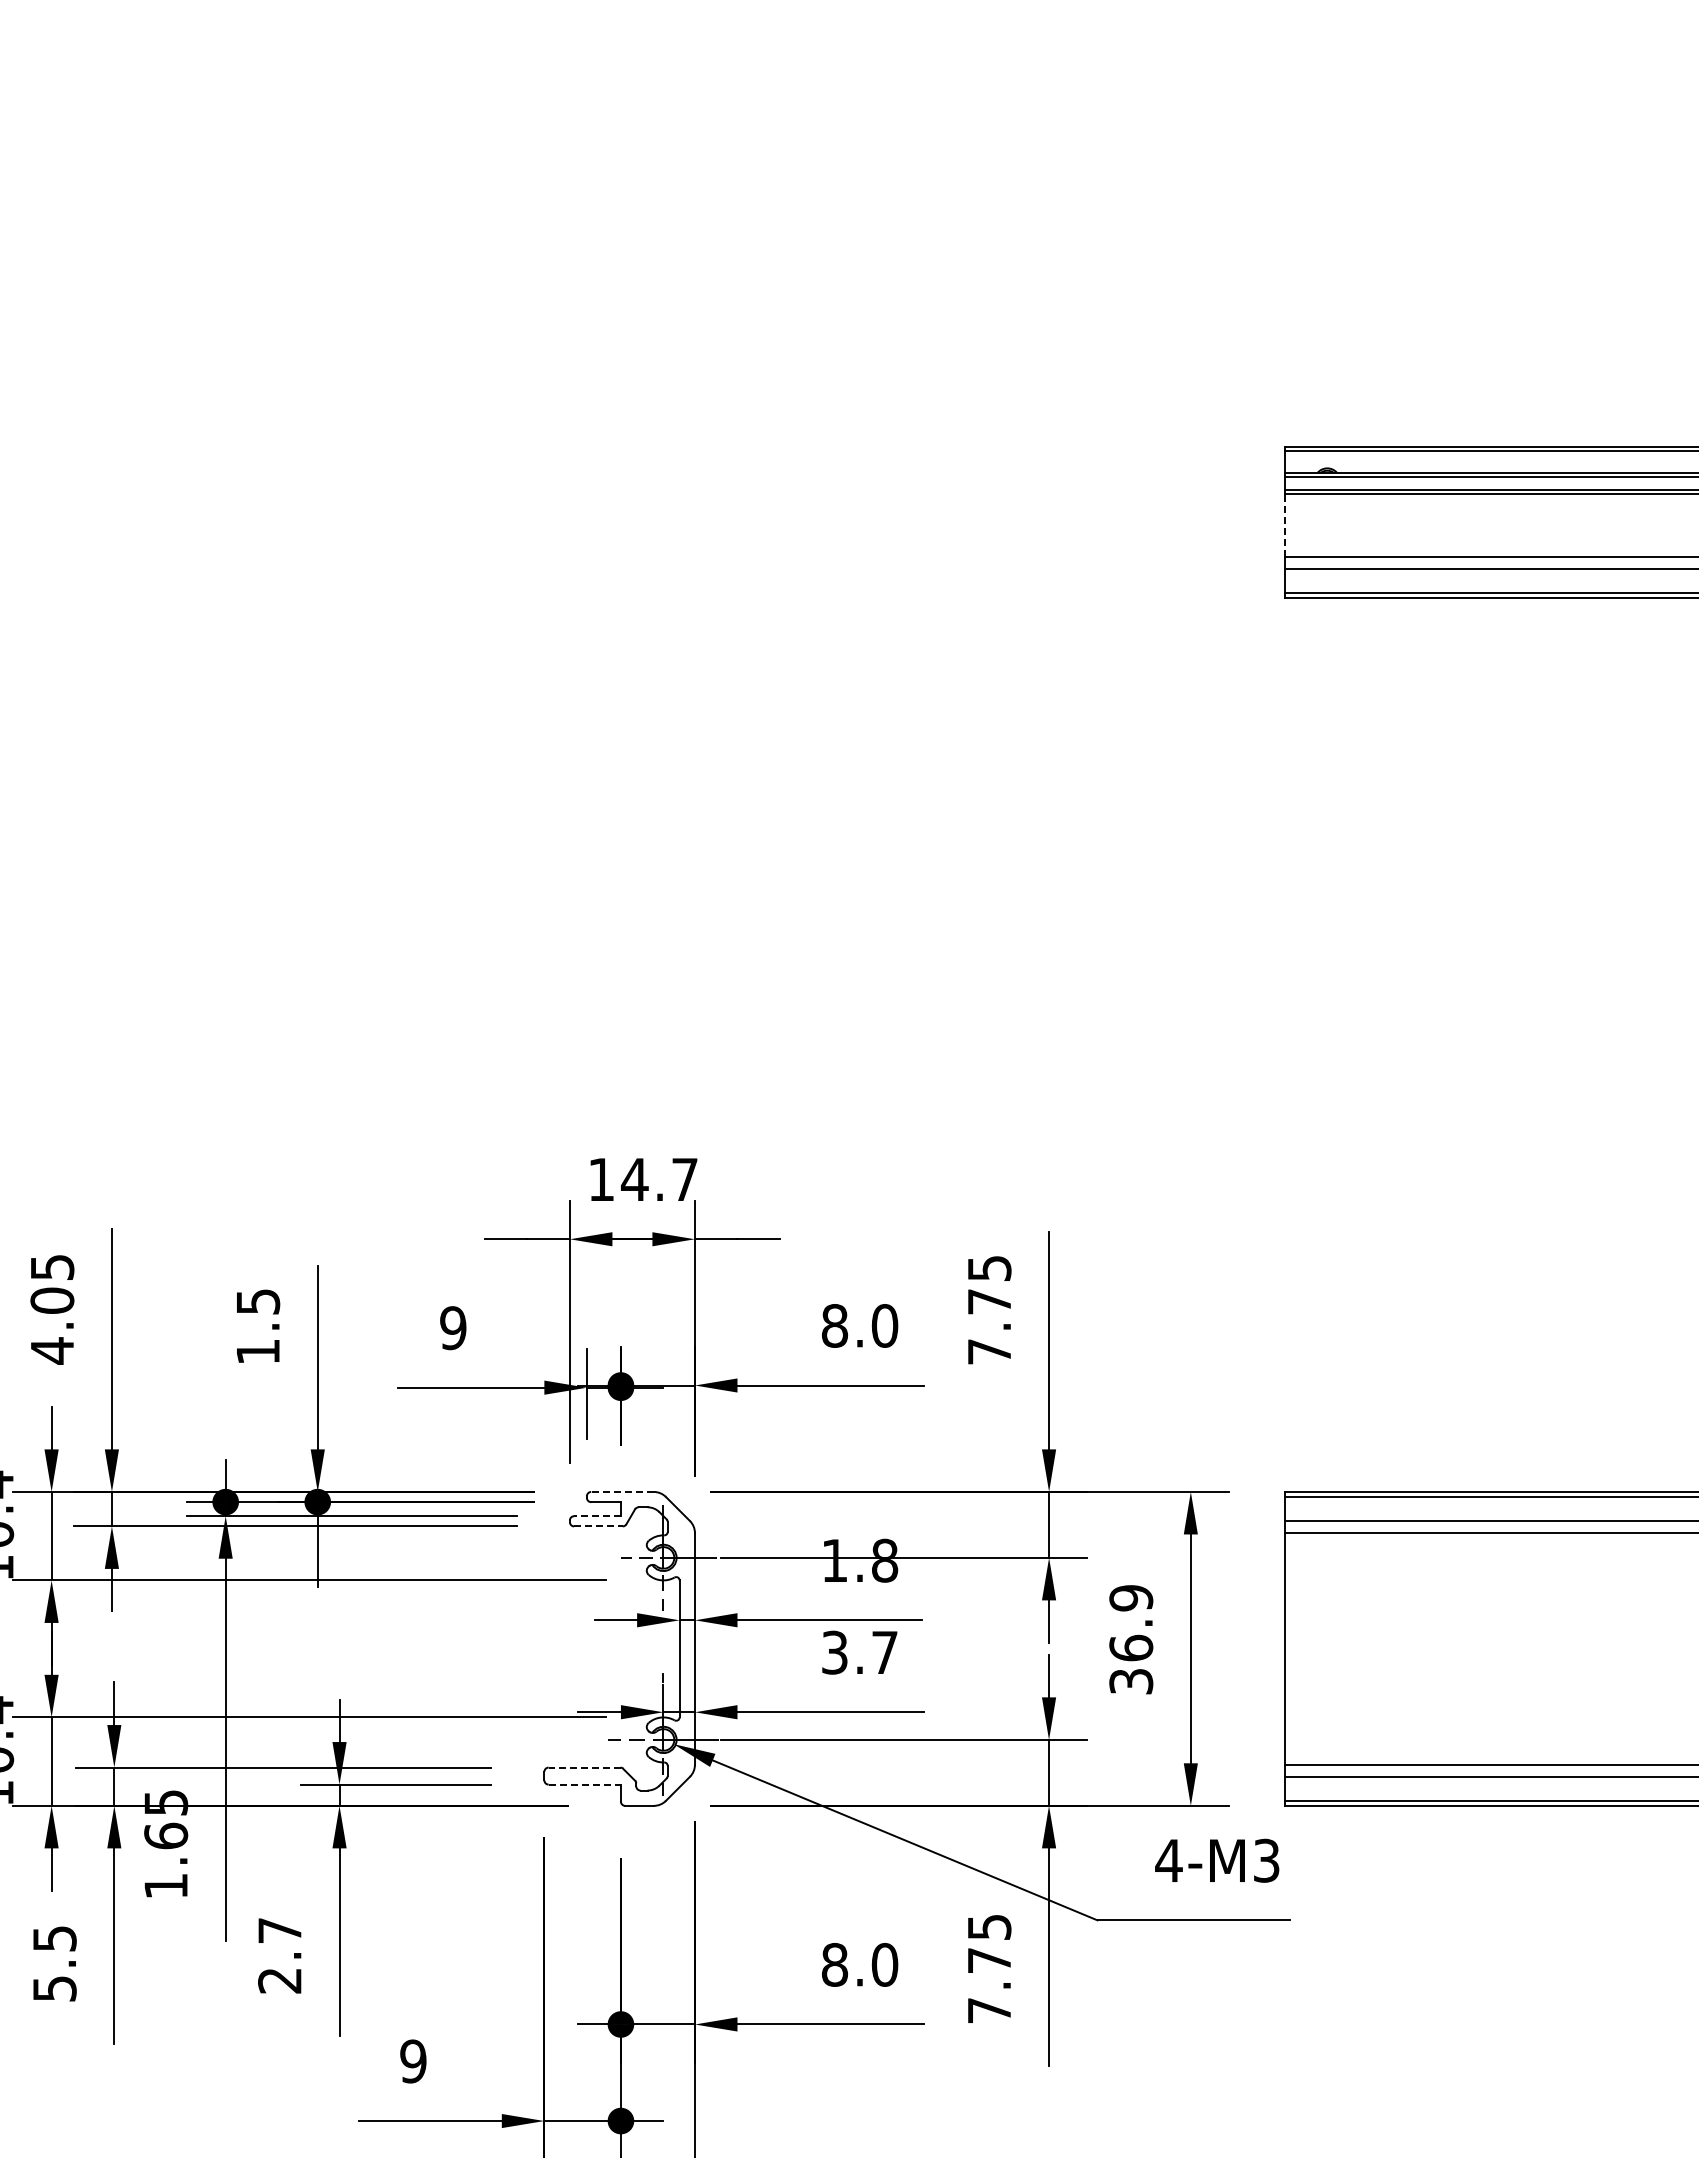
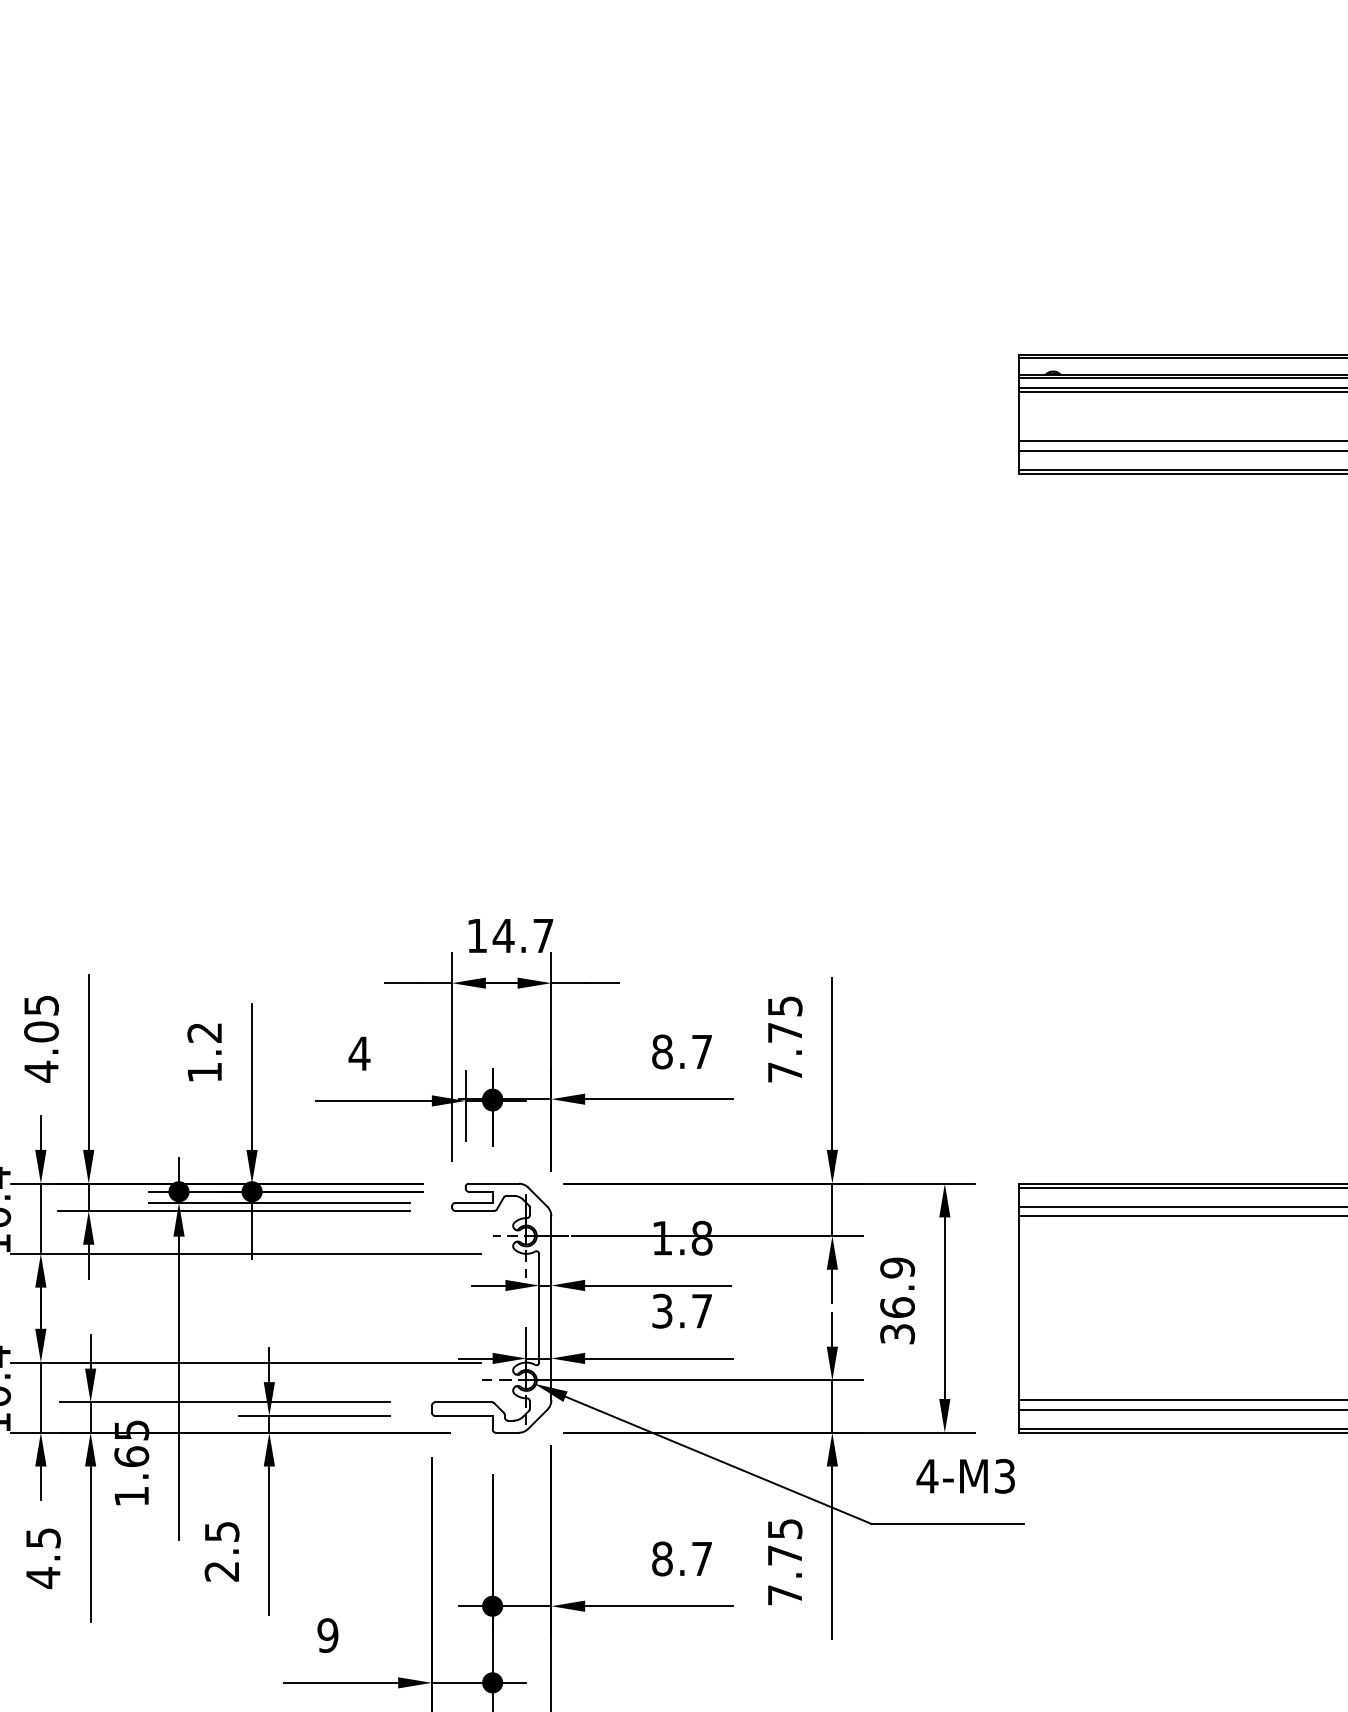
line: (1284, 524) -> (1019, 416), dashed -> solid
text: (258, 1301) -> (205, 1032), 1.5 -> 1.2
text: (884, 1325) -> (701, 1051), 8.0 -> 8.7
text: (453, 1328) -> (359, 1053), 9 -> 4
line: (622, 1491) -> (493, 1183), dashed -> solid
line: (597, 1516) -> (474, 1203), dashed -> solid
line: (598, 1526) -> (474, 1211), dashed -> solid
line: (584, 1767) -> (463, 1402), dashed -> solid
line: (585, 1784) -> (464, 1415), dashed -> solid
text: (279, 1930) -> (221, 1531), 2.7 -> 2.5
text: (884, 1964) -> (701, 1558), 8.0 -> 8.7
text: (54, 1988) -> (43, 1577), 5.5 -> 4.5

